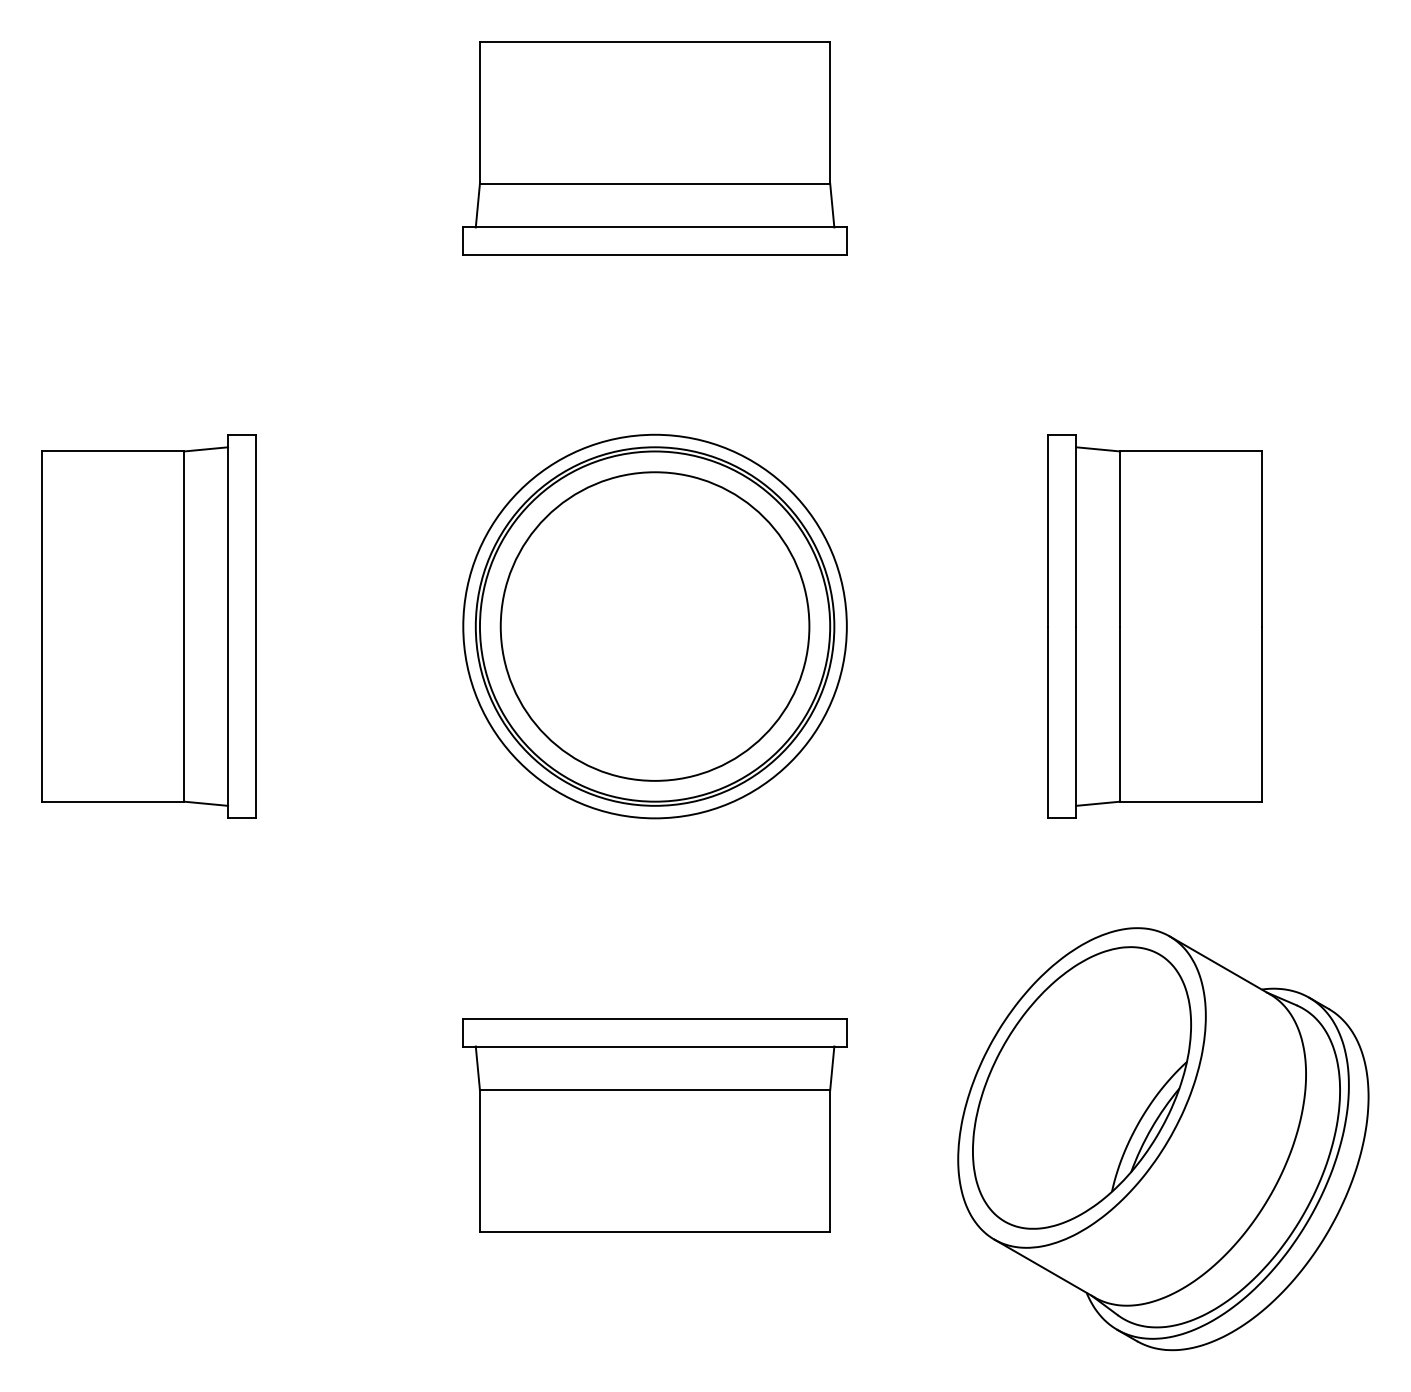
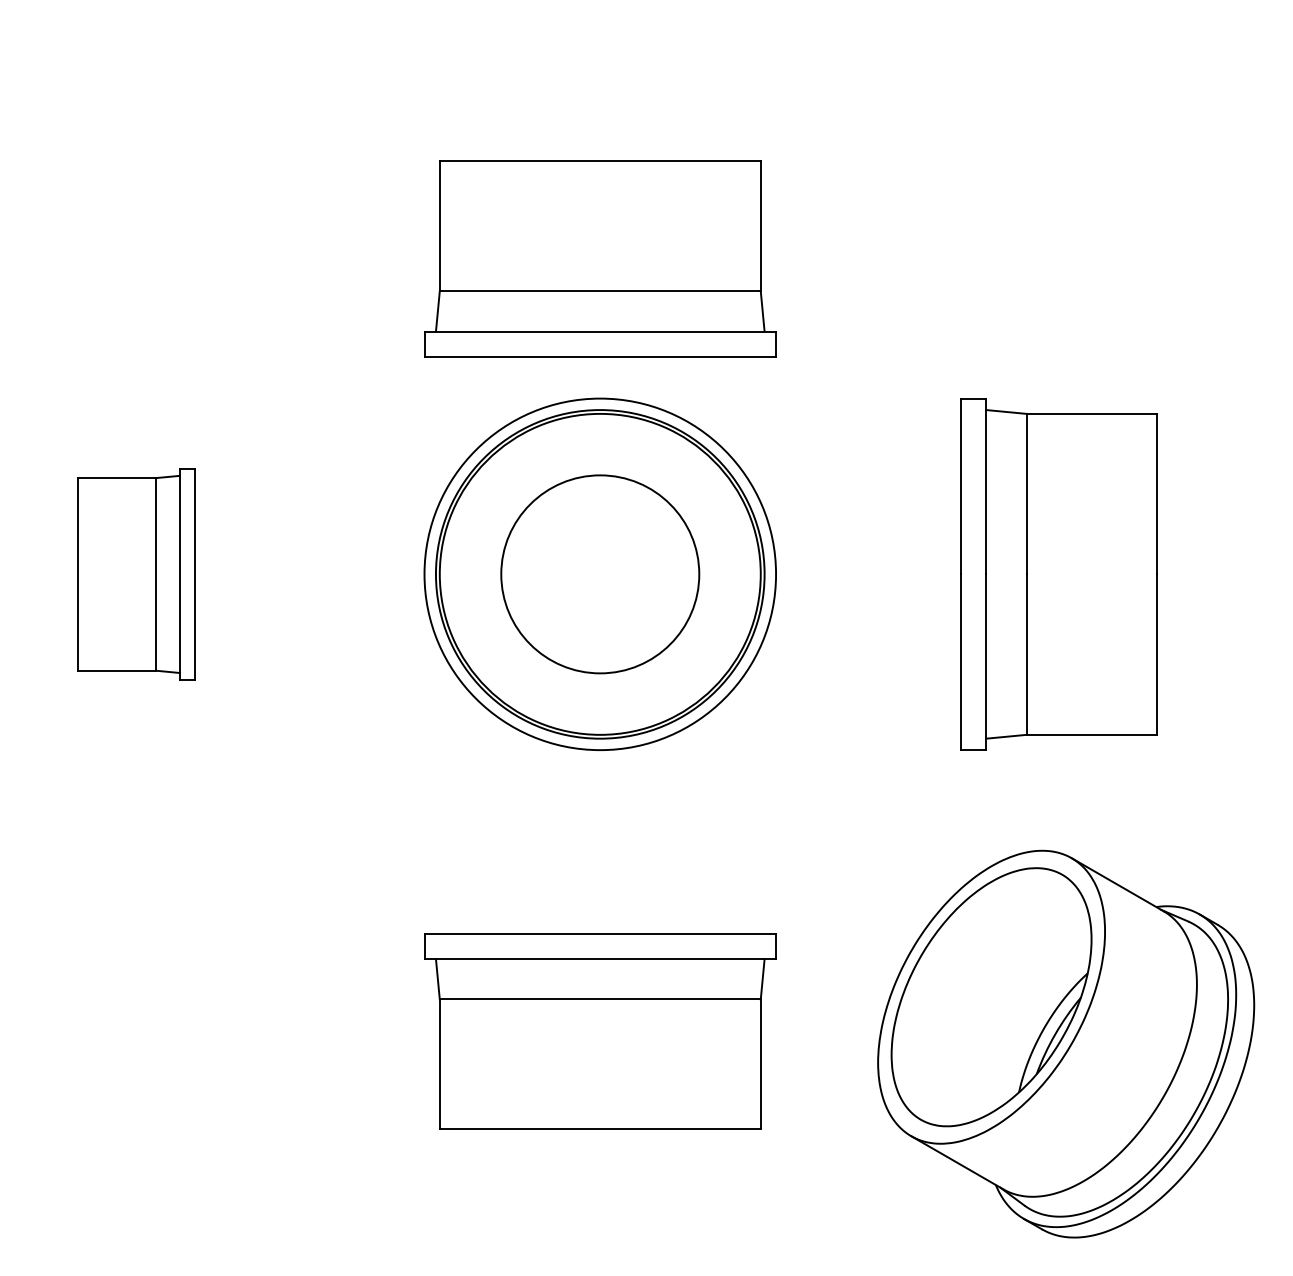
part: (655, 147) -> (600, 258), moved
circle: (654, 625) -> (599, 573), size x0.7
part: (149, 626) -> (136, 574), size x0.6

